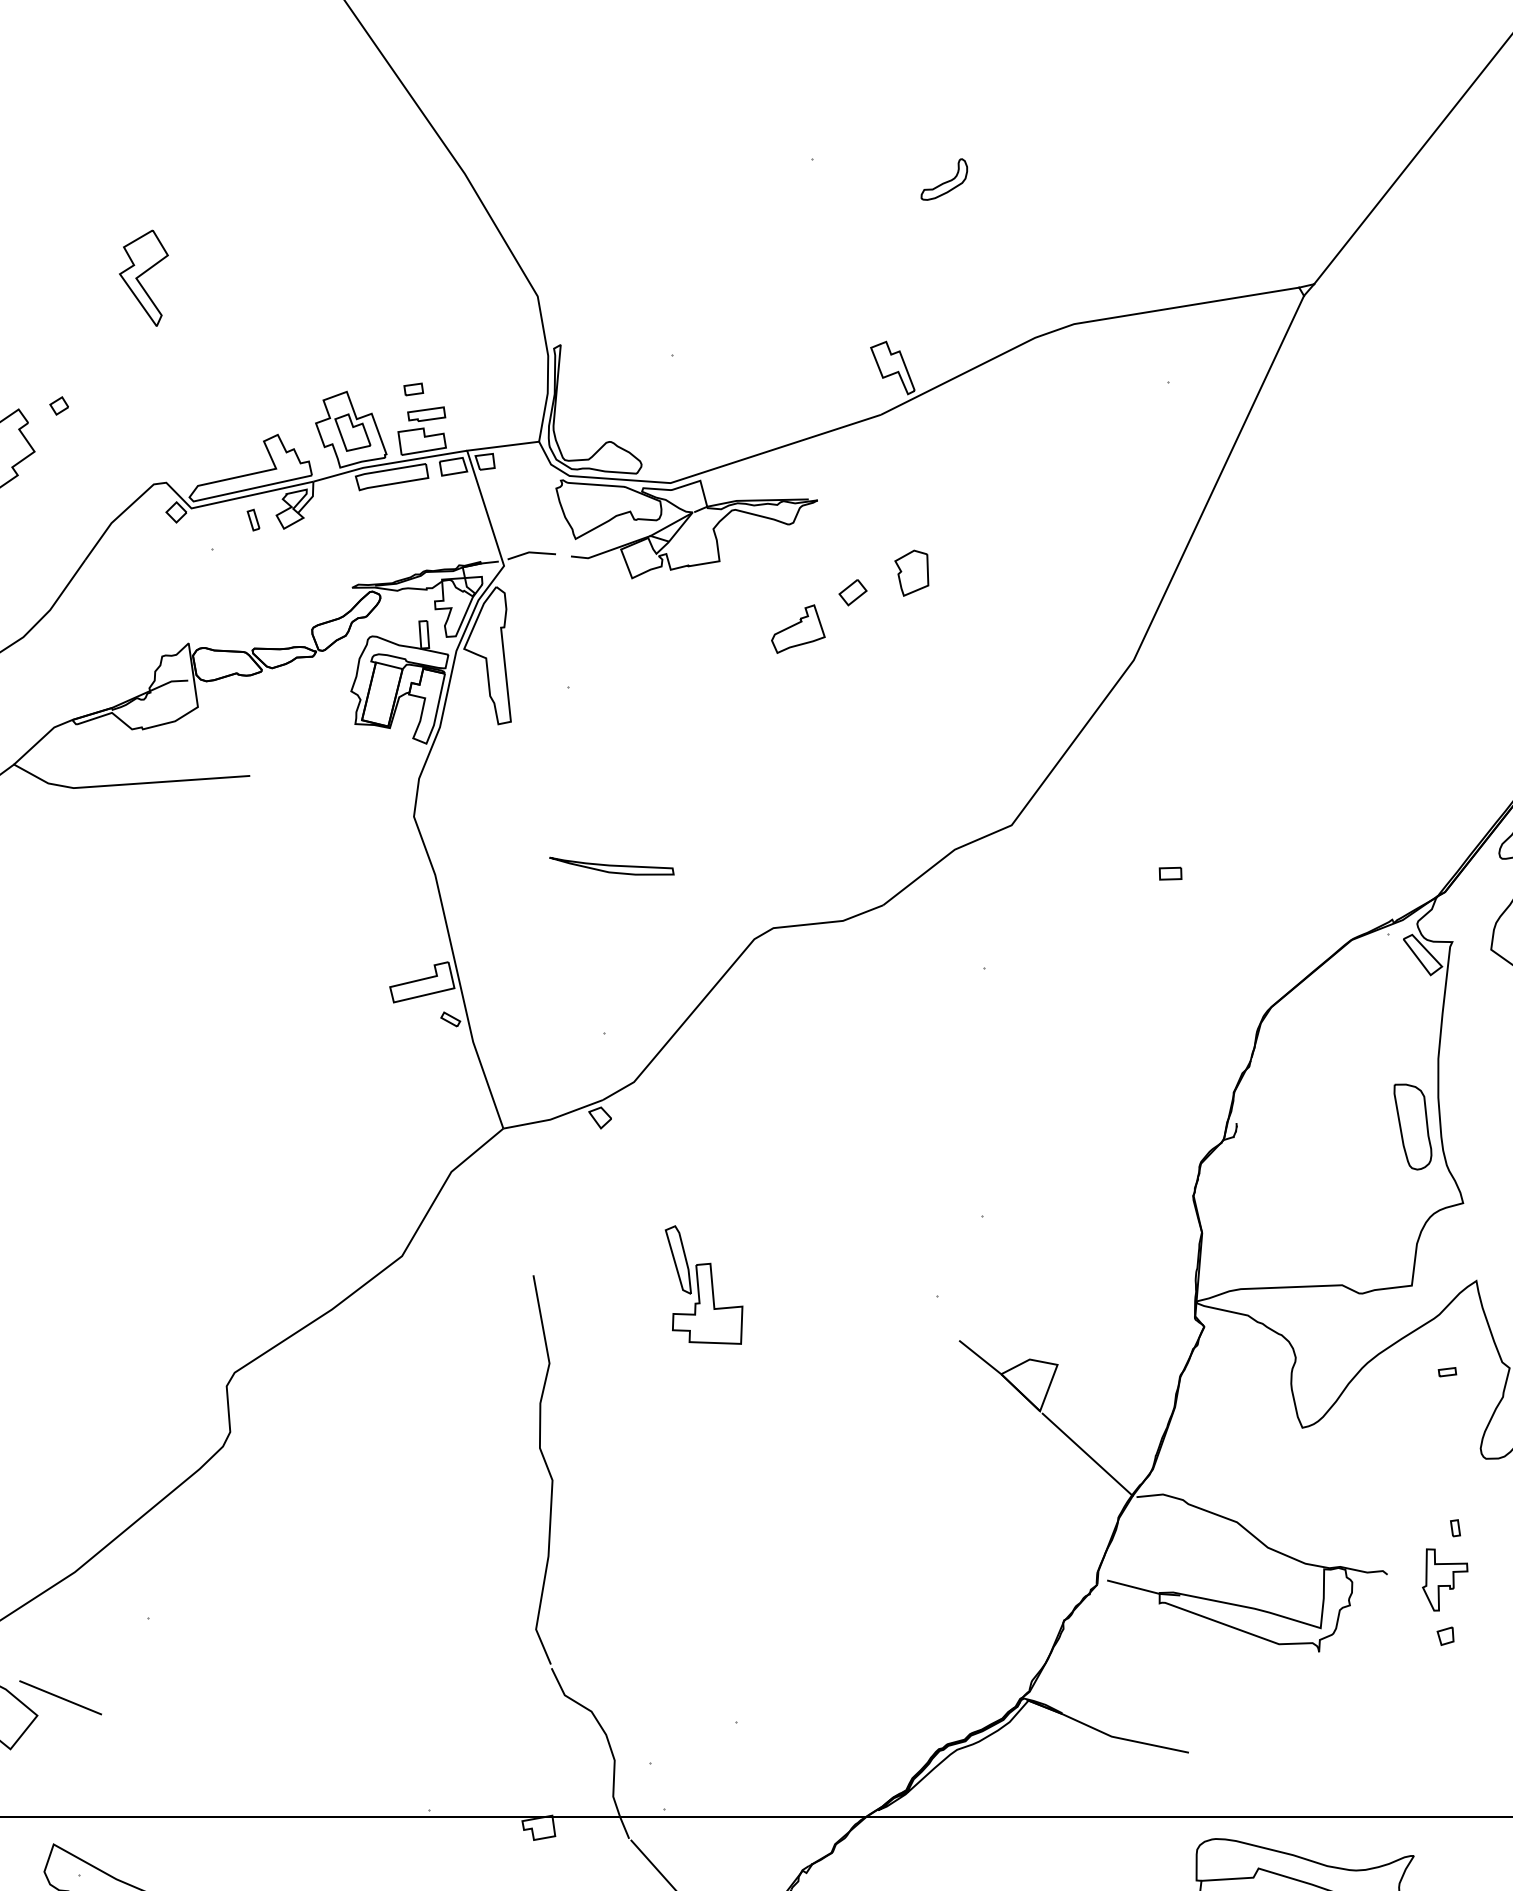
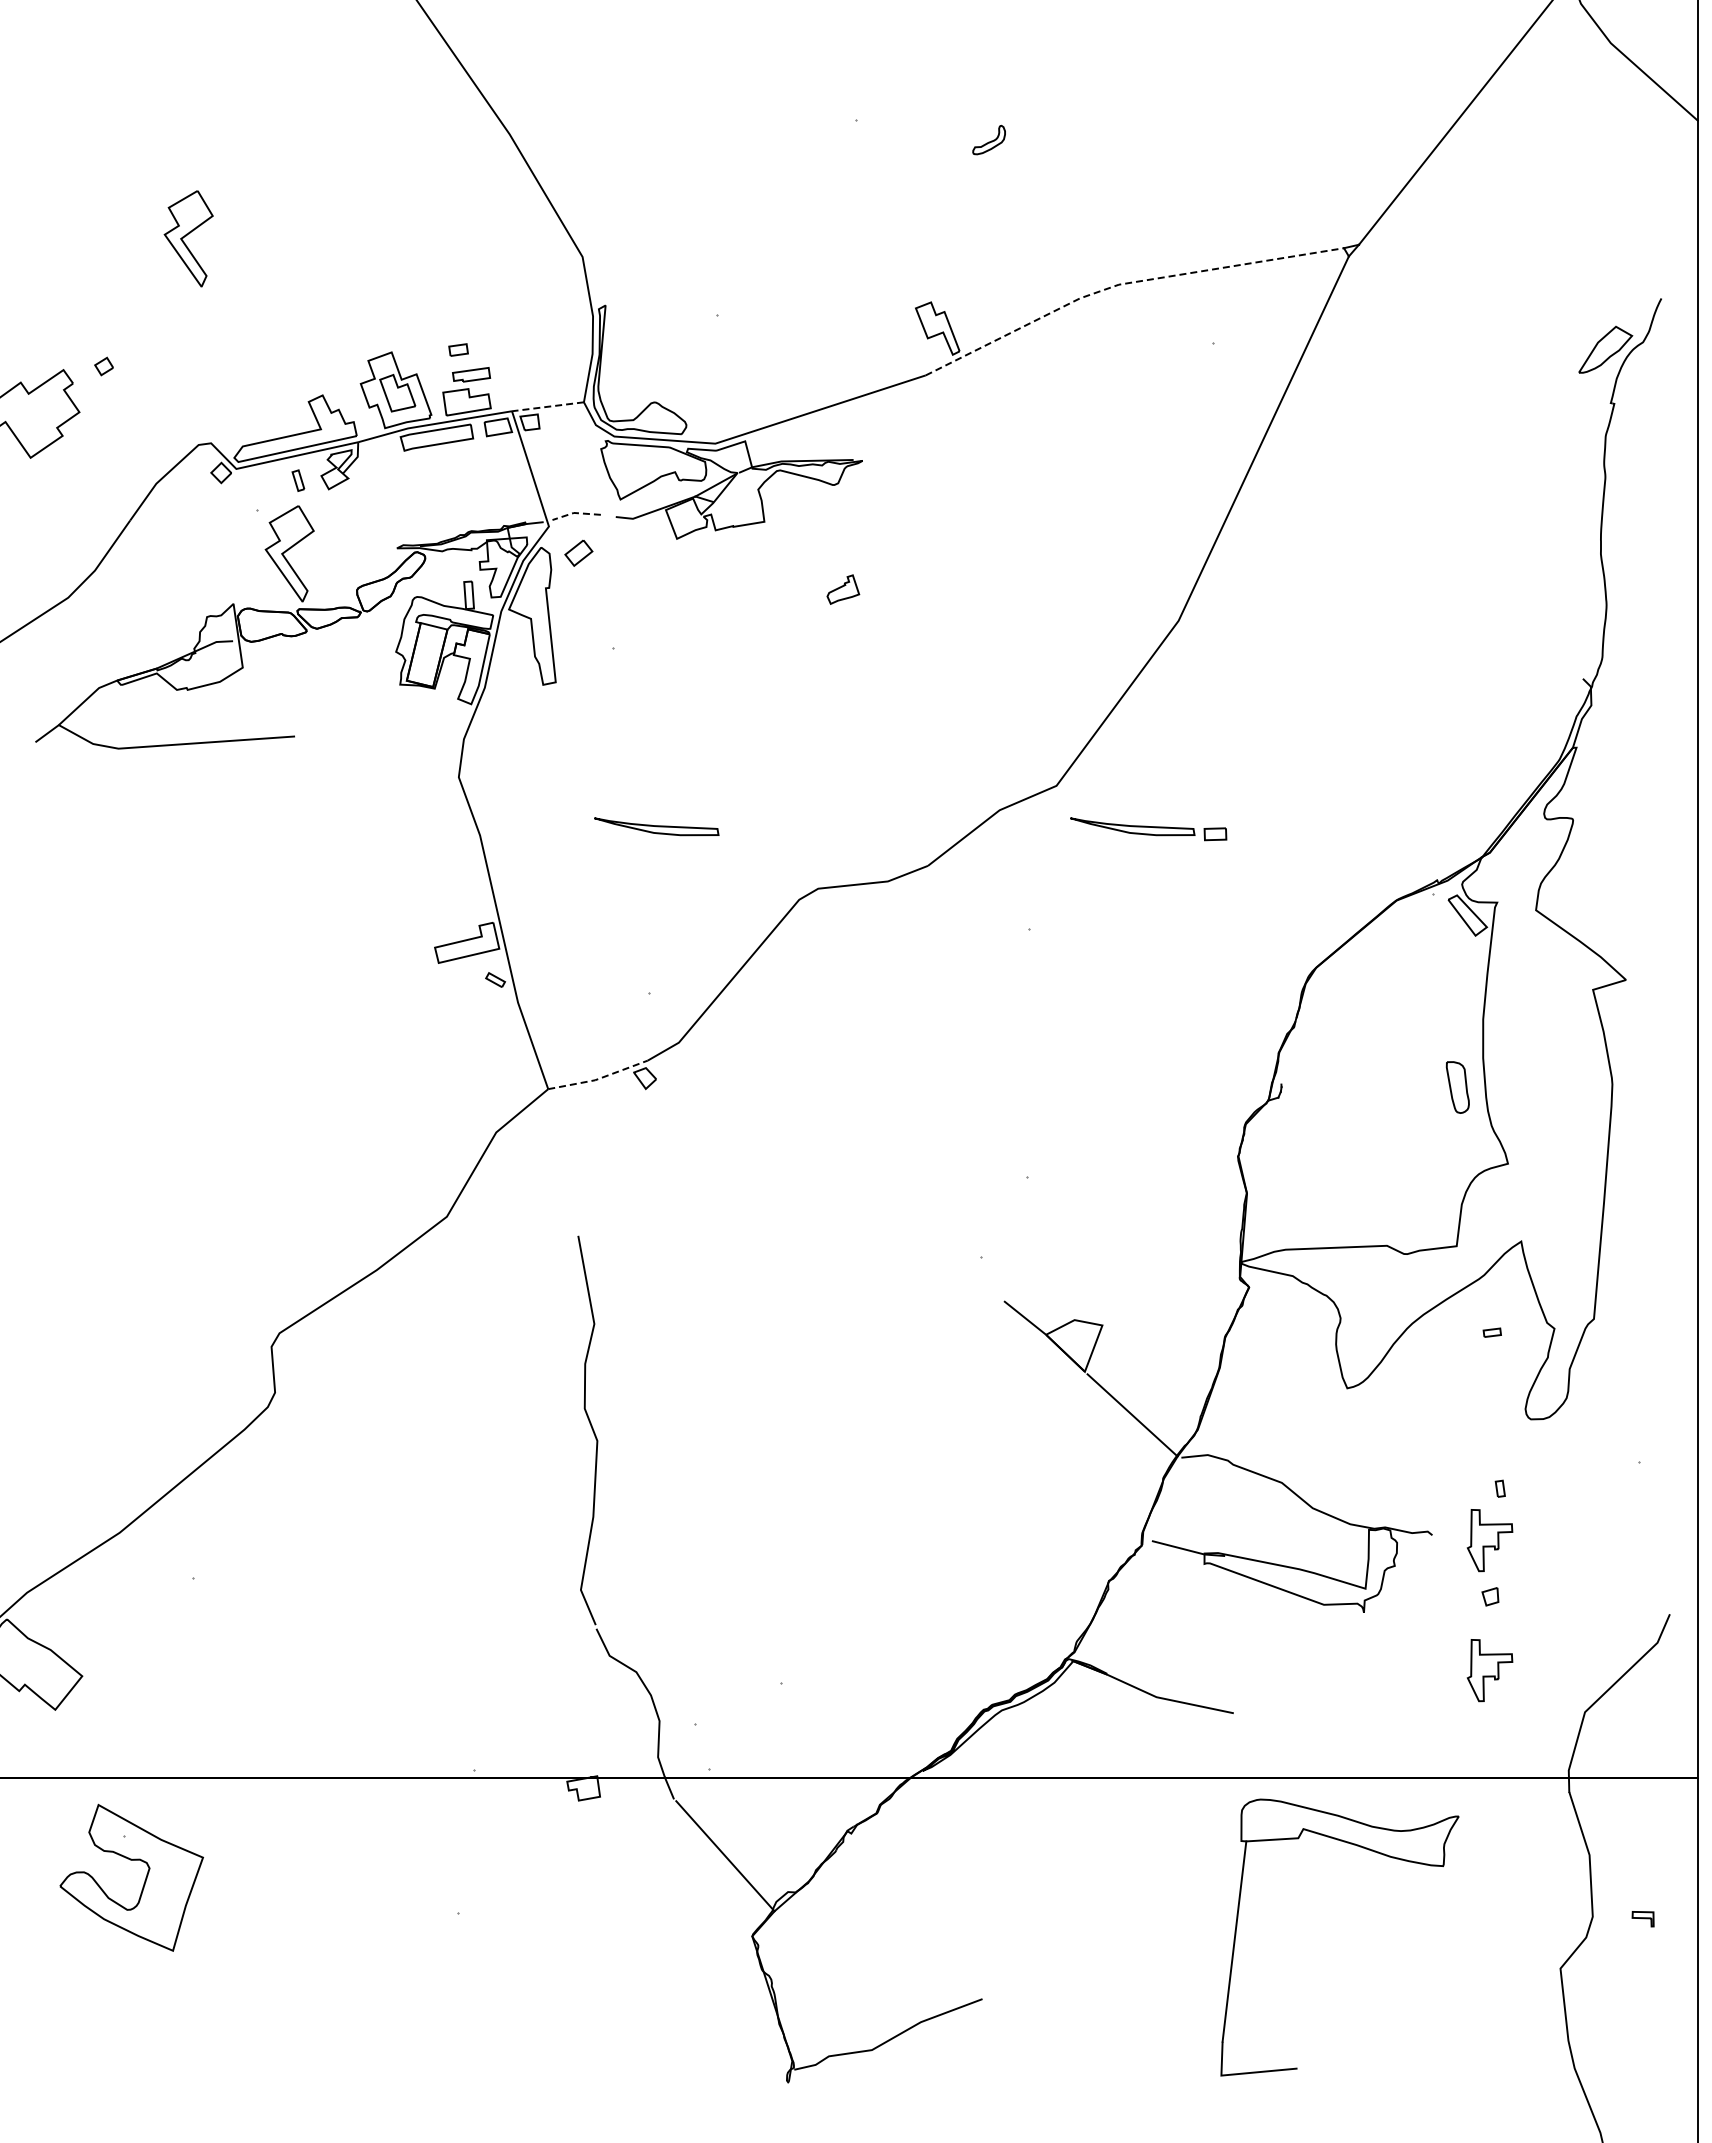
part: (943, 178) -> (988, 139), size x0.7
line: (1079, 322) -> (1124, 283), solid -> dashed
line: (502, 445) -> (547, 406), solid -> dashed
line: (530, 552) -> (575, 513), solid -> dashed
part: (911, 572) -> (956, 533), removed
part: (852, 591) -> (578, 552), moved
part: (244, 592) -> (289, 553), added
part: (798, 628) -> (843, 589), size x0.6
part: (1087, 865) -> (1132, 826), added
line: (553, 1117) -> (598, 1078), solid -> dashed
part: (1412, 1126) -> (1457, 1087), size x0.6
part: (703, 1284) -> (748, 1245), removed
line: (60, 1696) -> (105, 1657), removed
part: (1444, 1709) -> (1489, 1670), added

